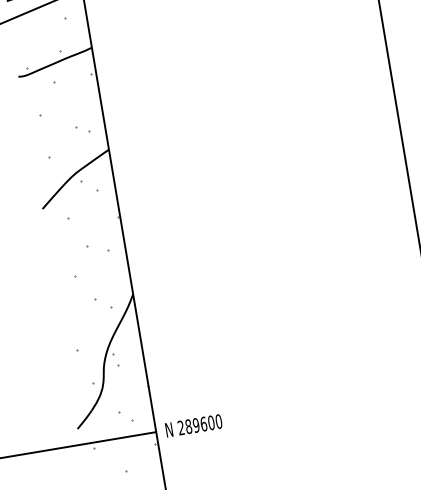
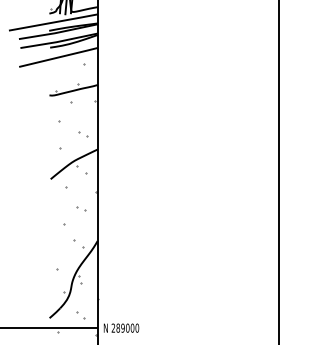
part: (98, 247) -> (81, 208), size x0.62
text: (203, 423) -> (127, 327), 289600 -> 289000

